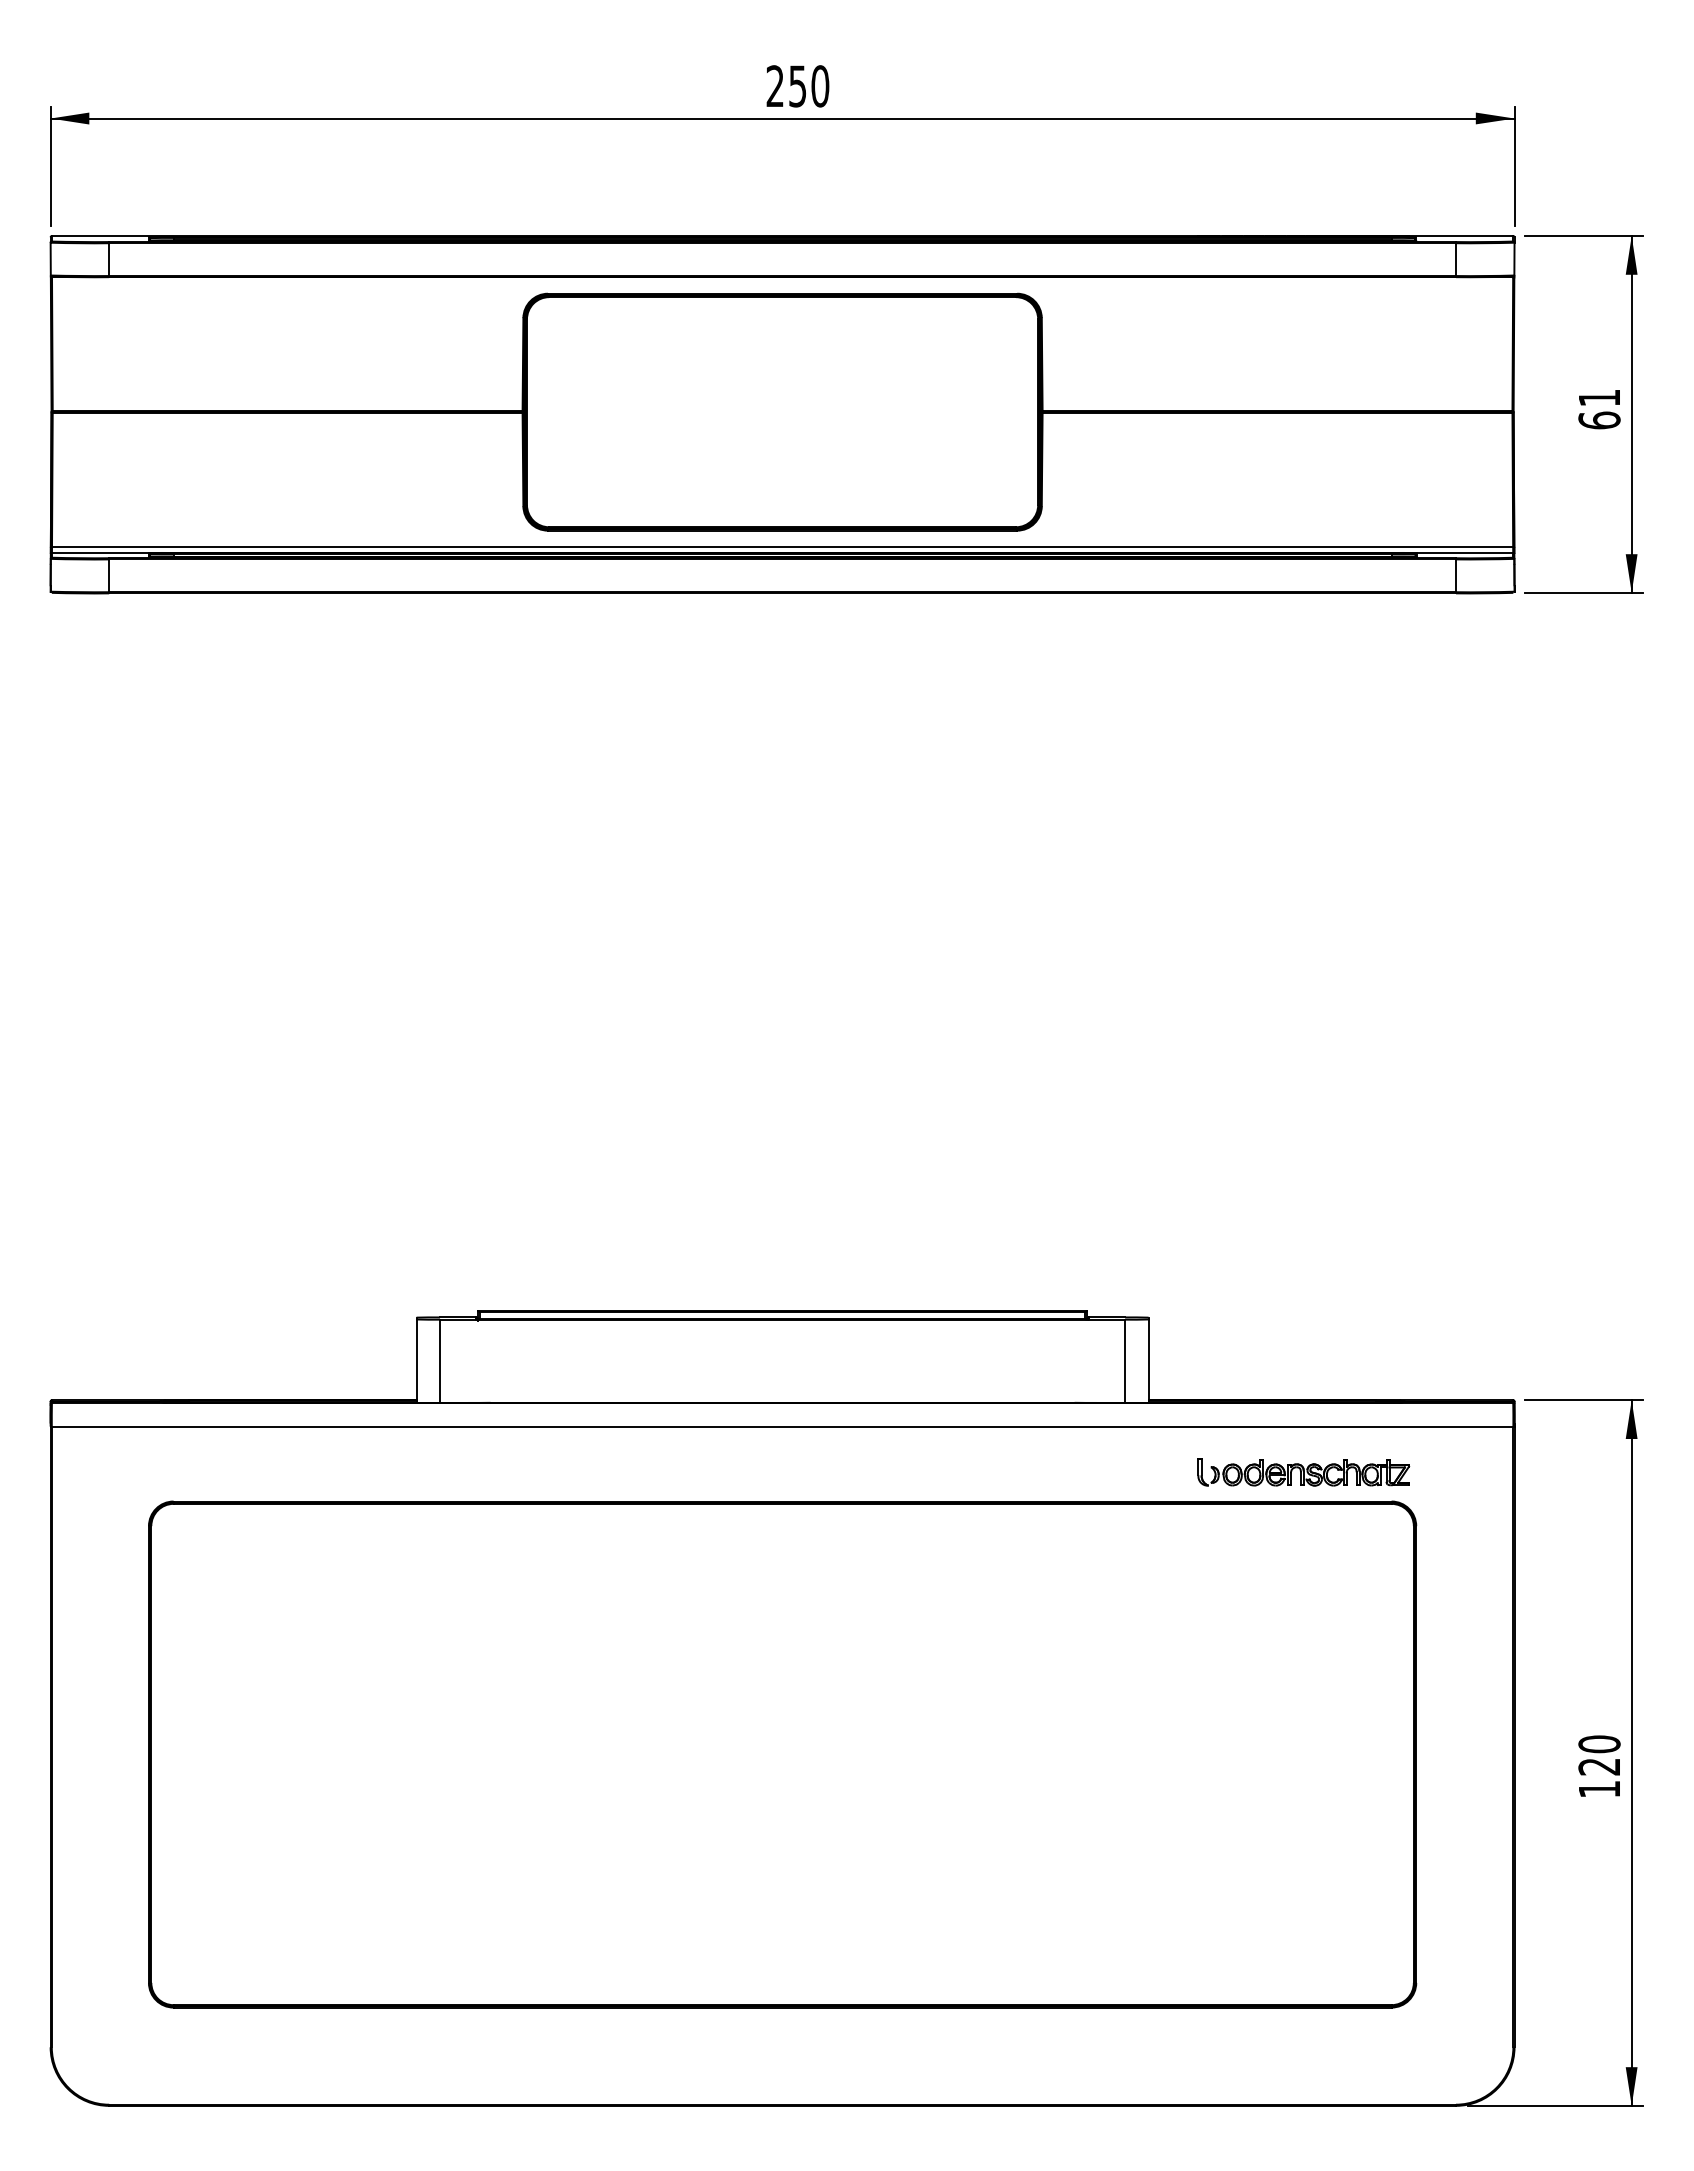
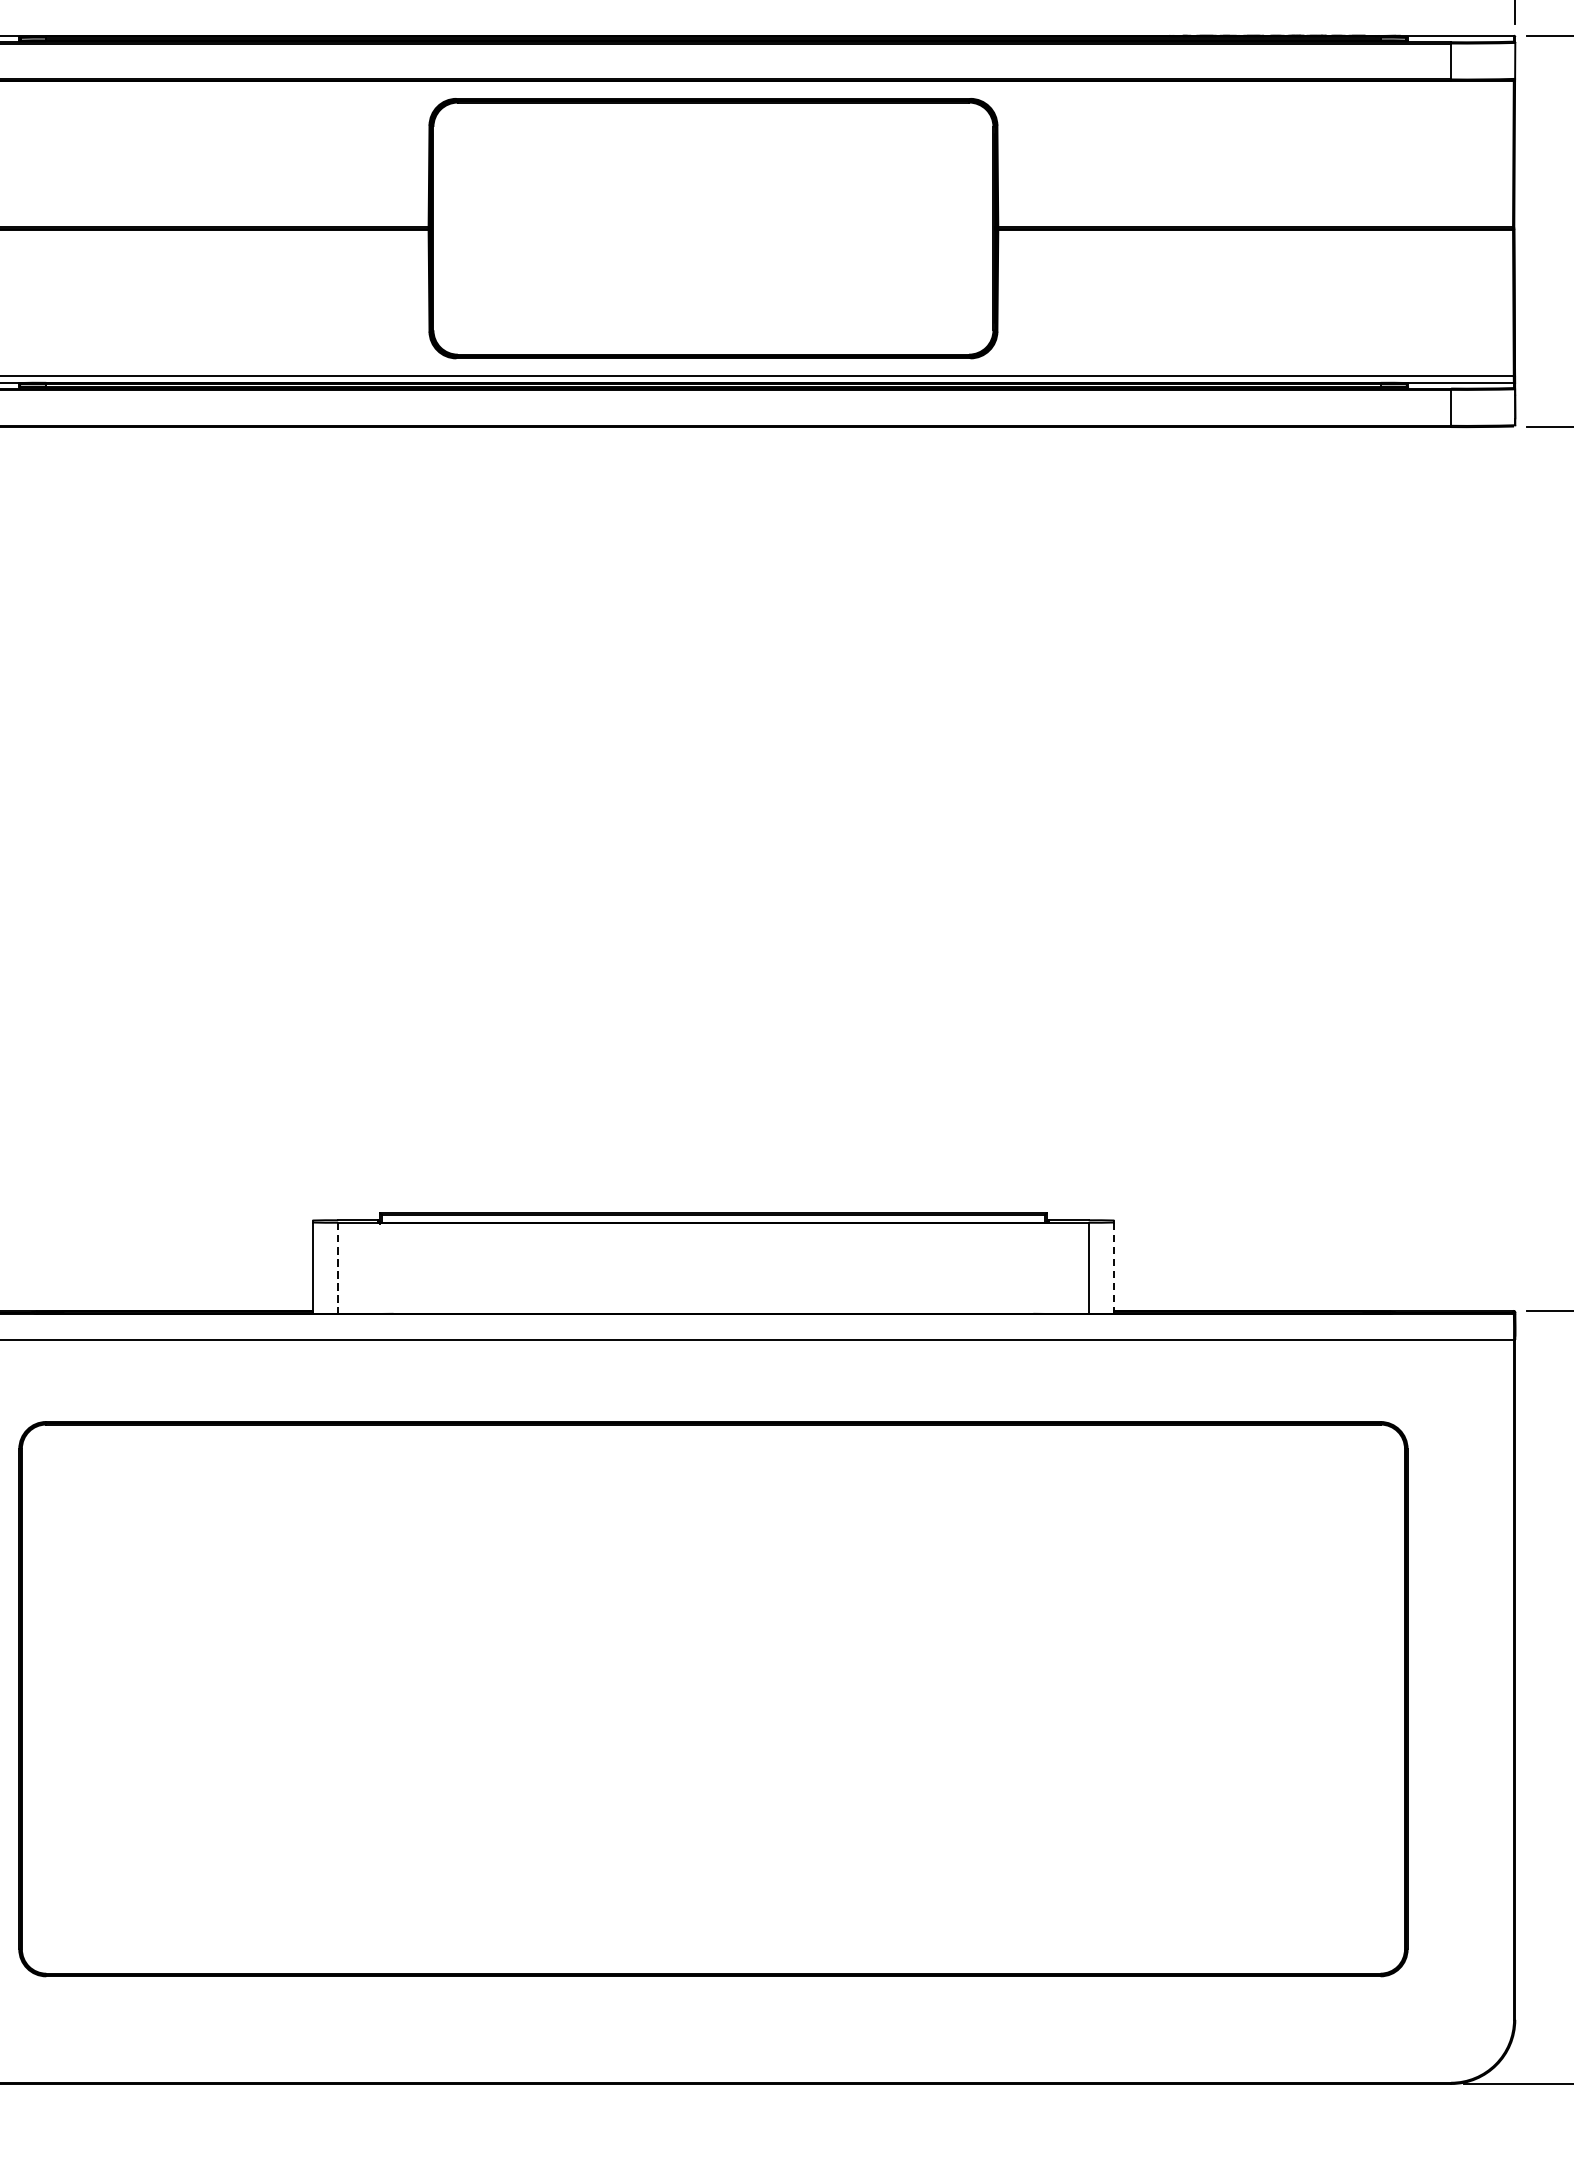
line: (440, 1361) -> (338, 1268), solid -> dashed
line: (1148, 1361) -> (1114, 1268), solid -> dashed
part: (1303, 1472) -> (1284, 1390), removed

